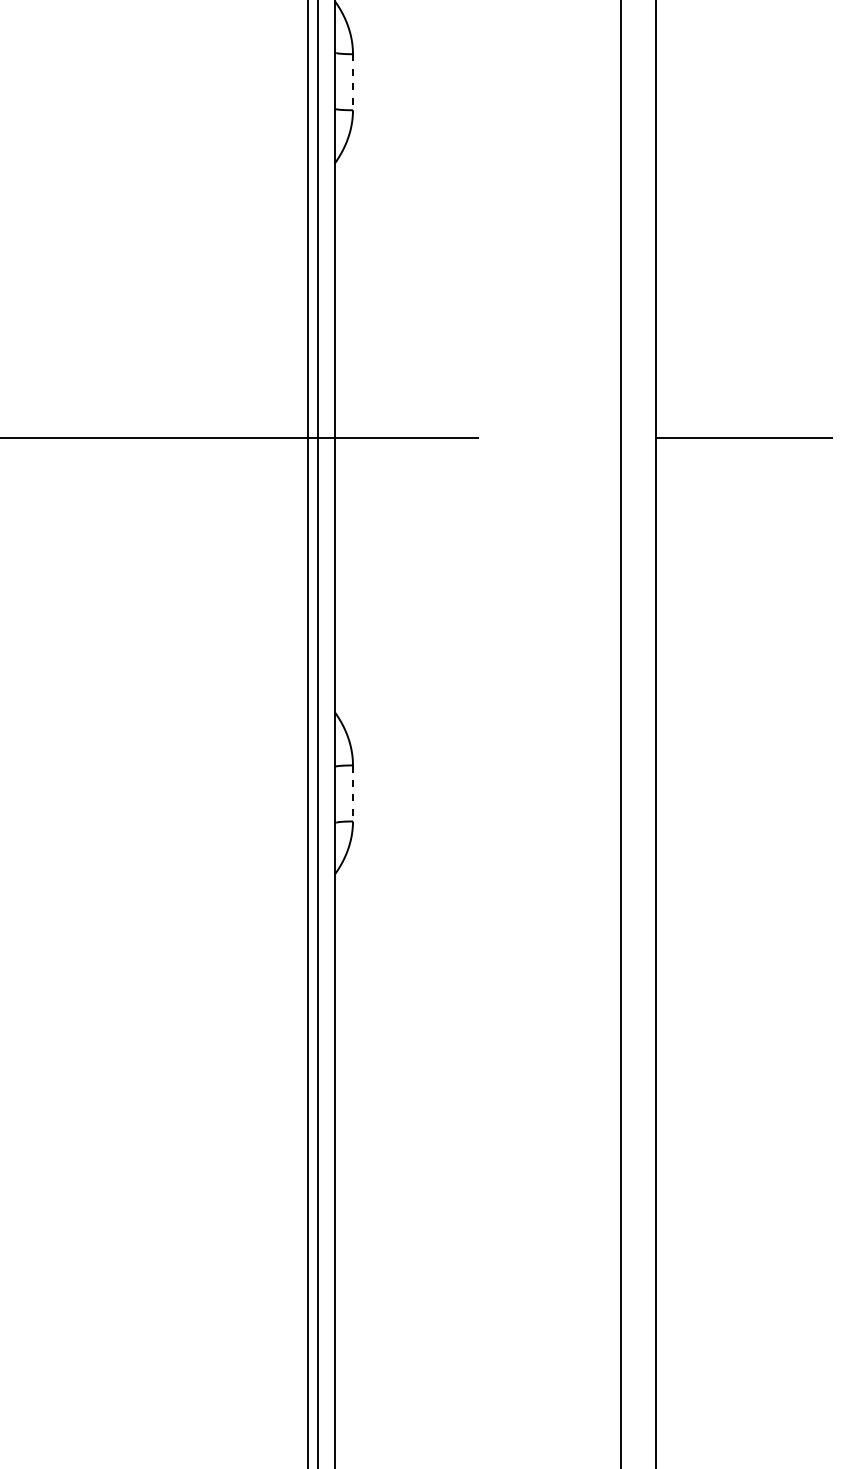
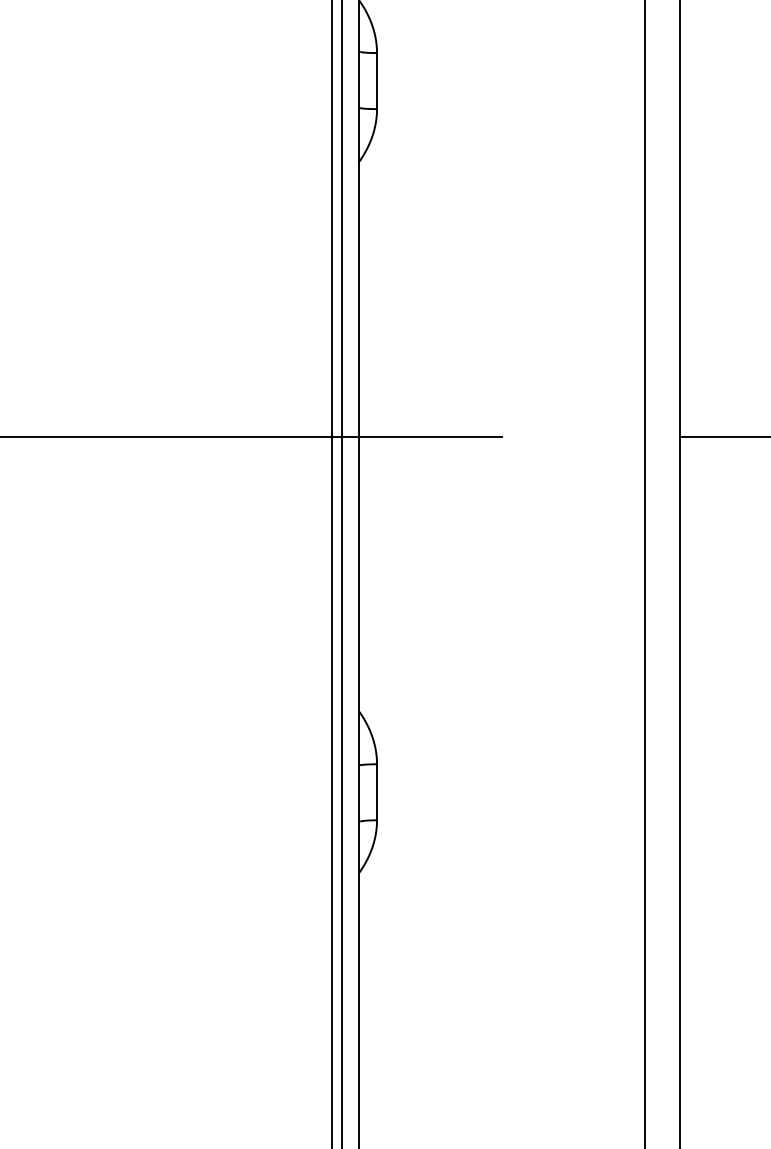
line: (353, 82) -> (377, 81), dashed -> solid
line: (353, 793) -> (377, 792), dashed -> solid

